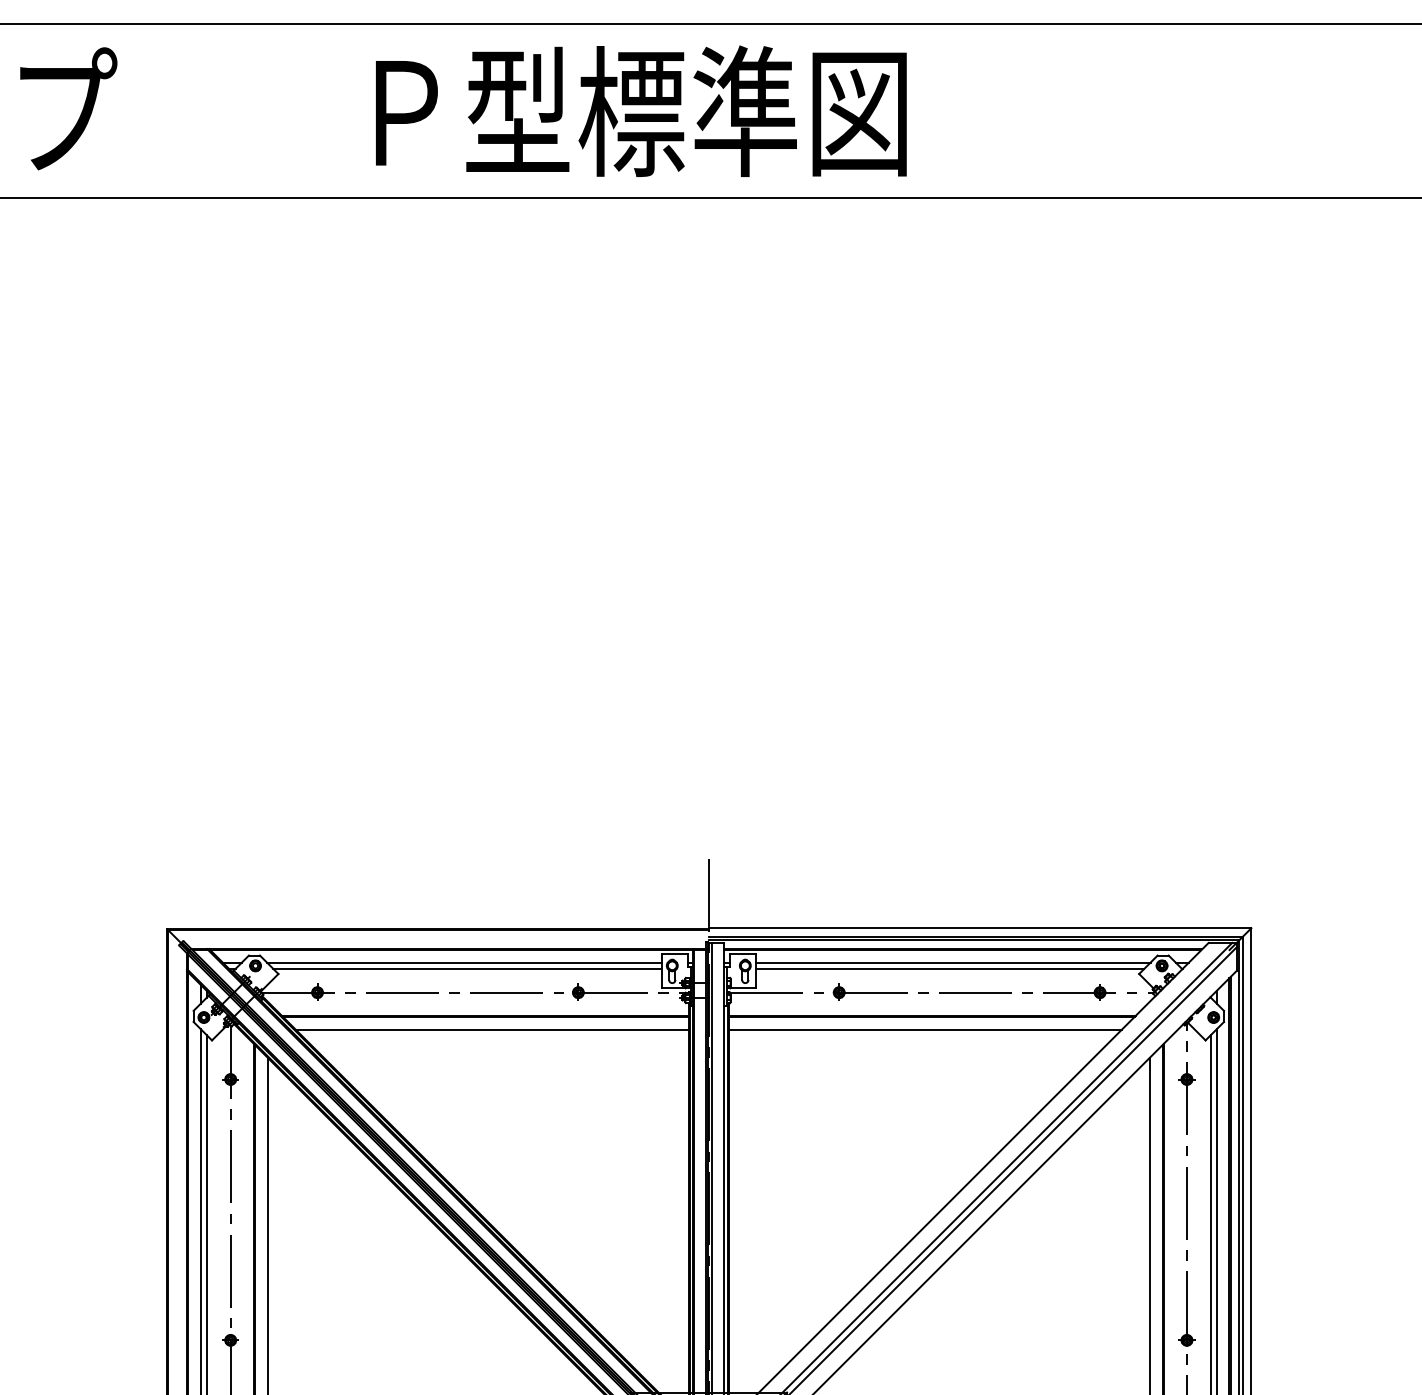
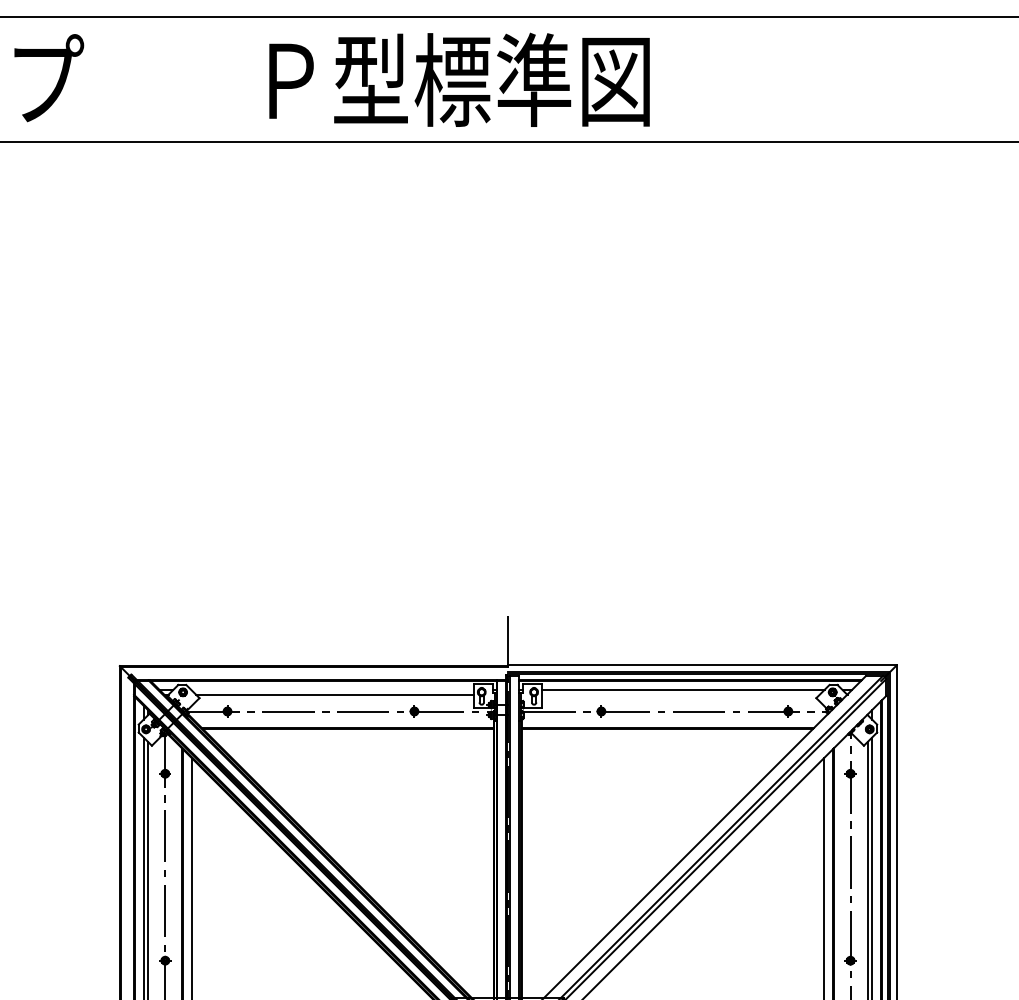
line: (464, 963) -> (332, 690), removed
line: (949, 968) -> (680, 694), removed
line: (491, 1030) -> (352, 738), removed
line: (924, 1030) -> (662, 738), removed

